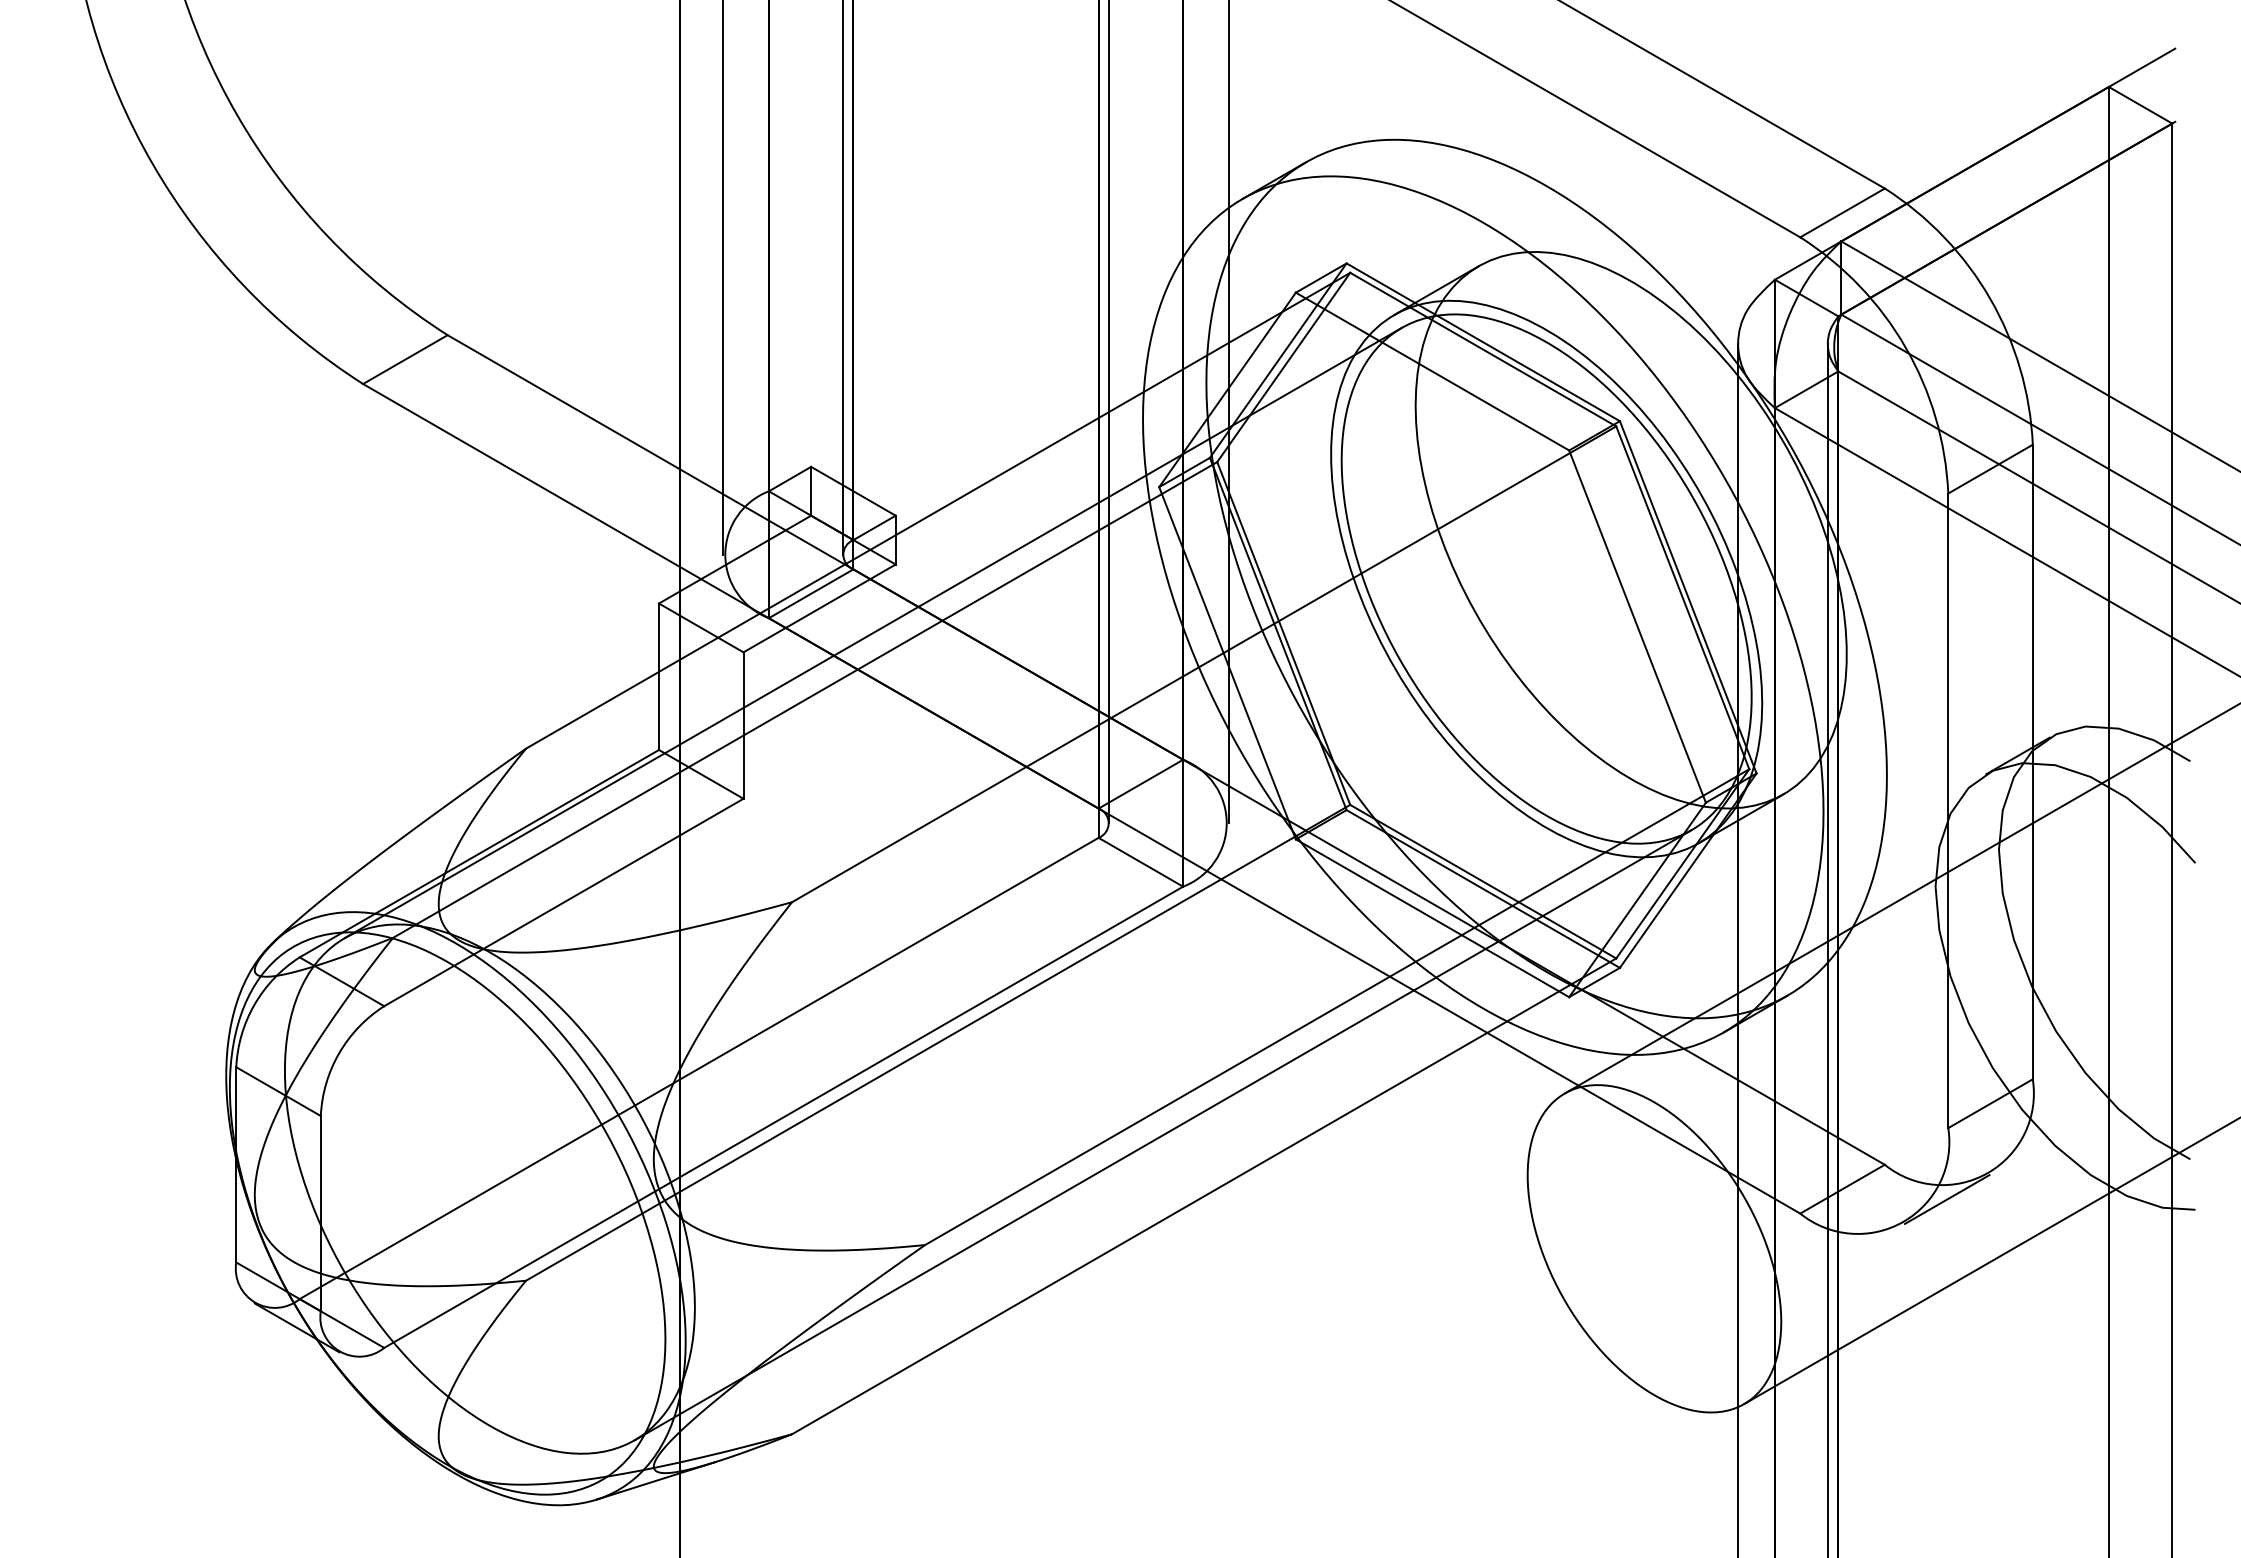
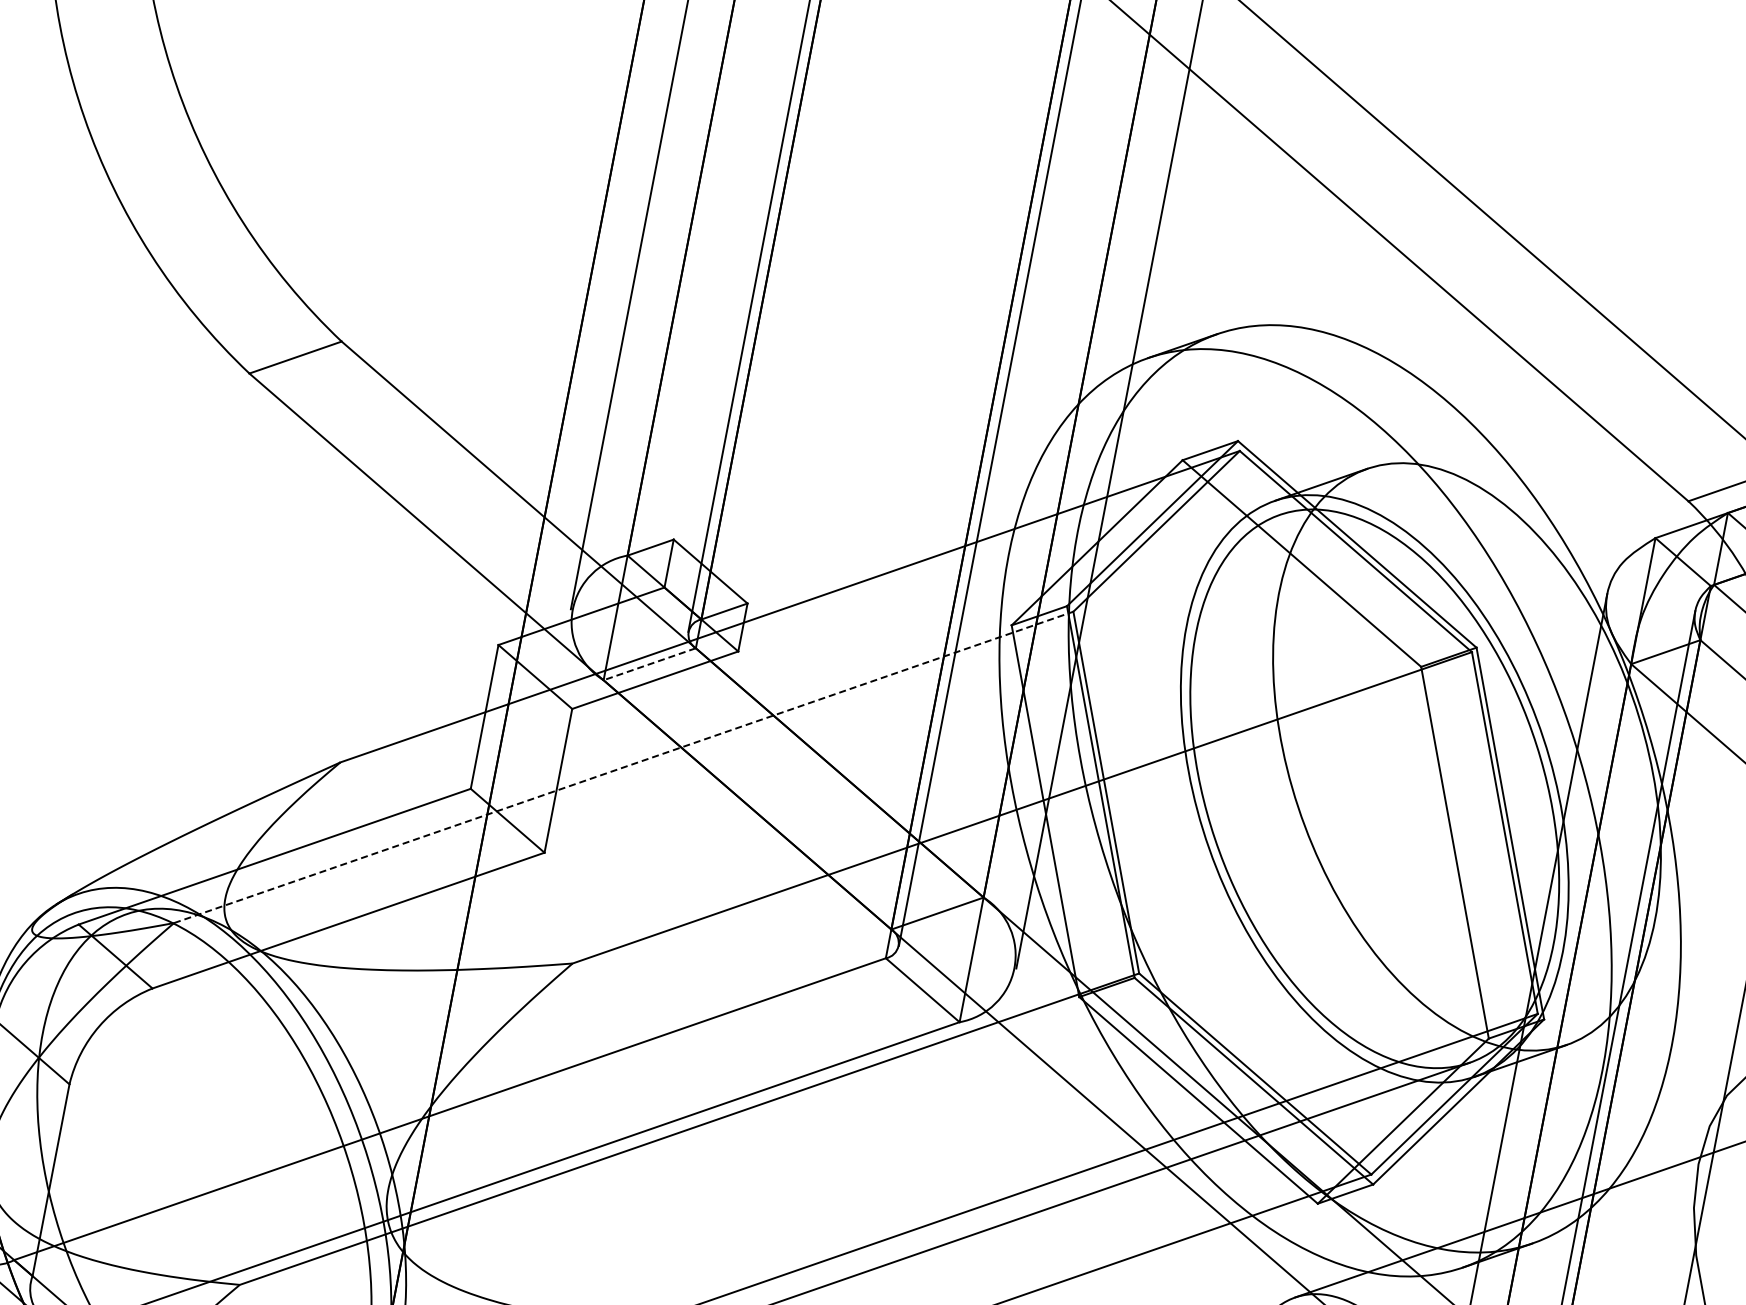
line: (811, 593) -> (650, 664), solid -> dashed
line: (872, 632) -> (702, 713), removed
line: (805, 700) -> (624, 767), solid -> dashed

